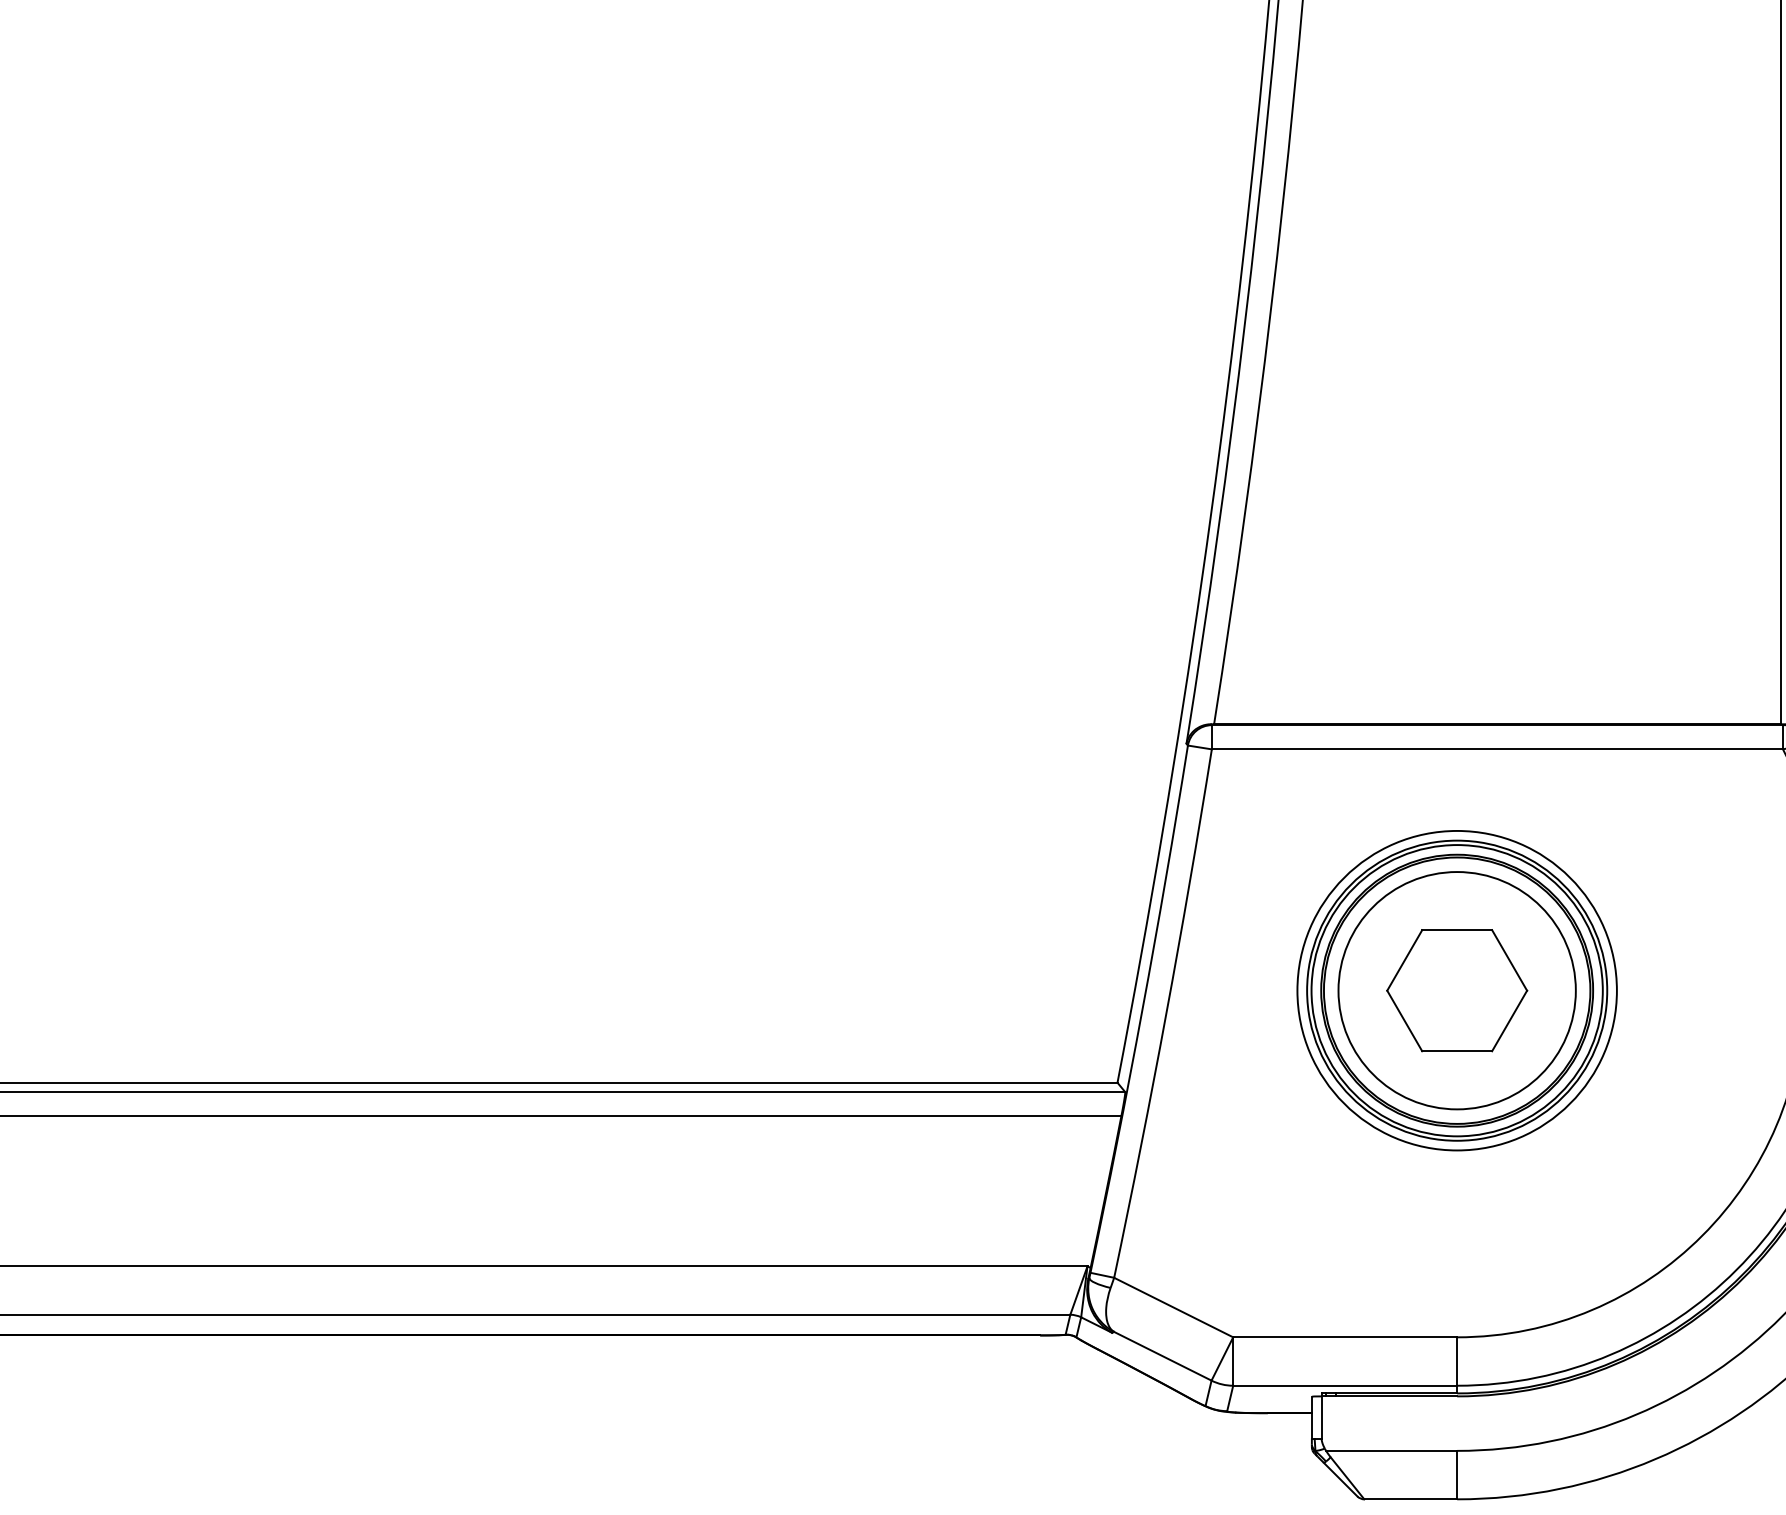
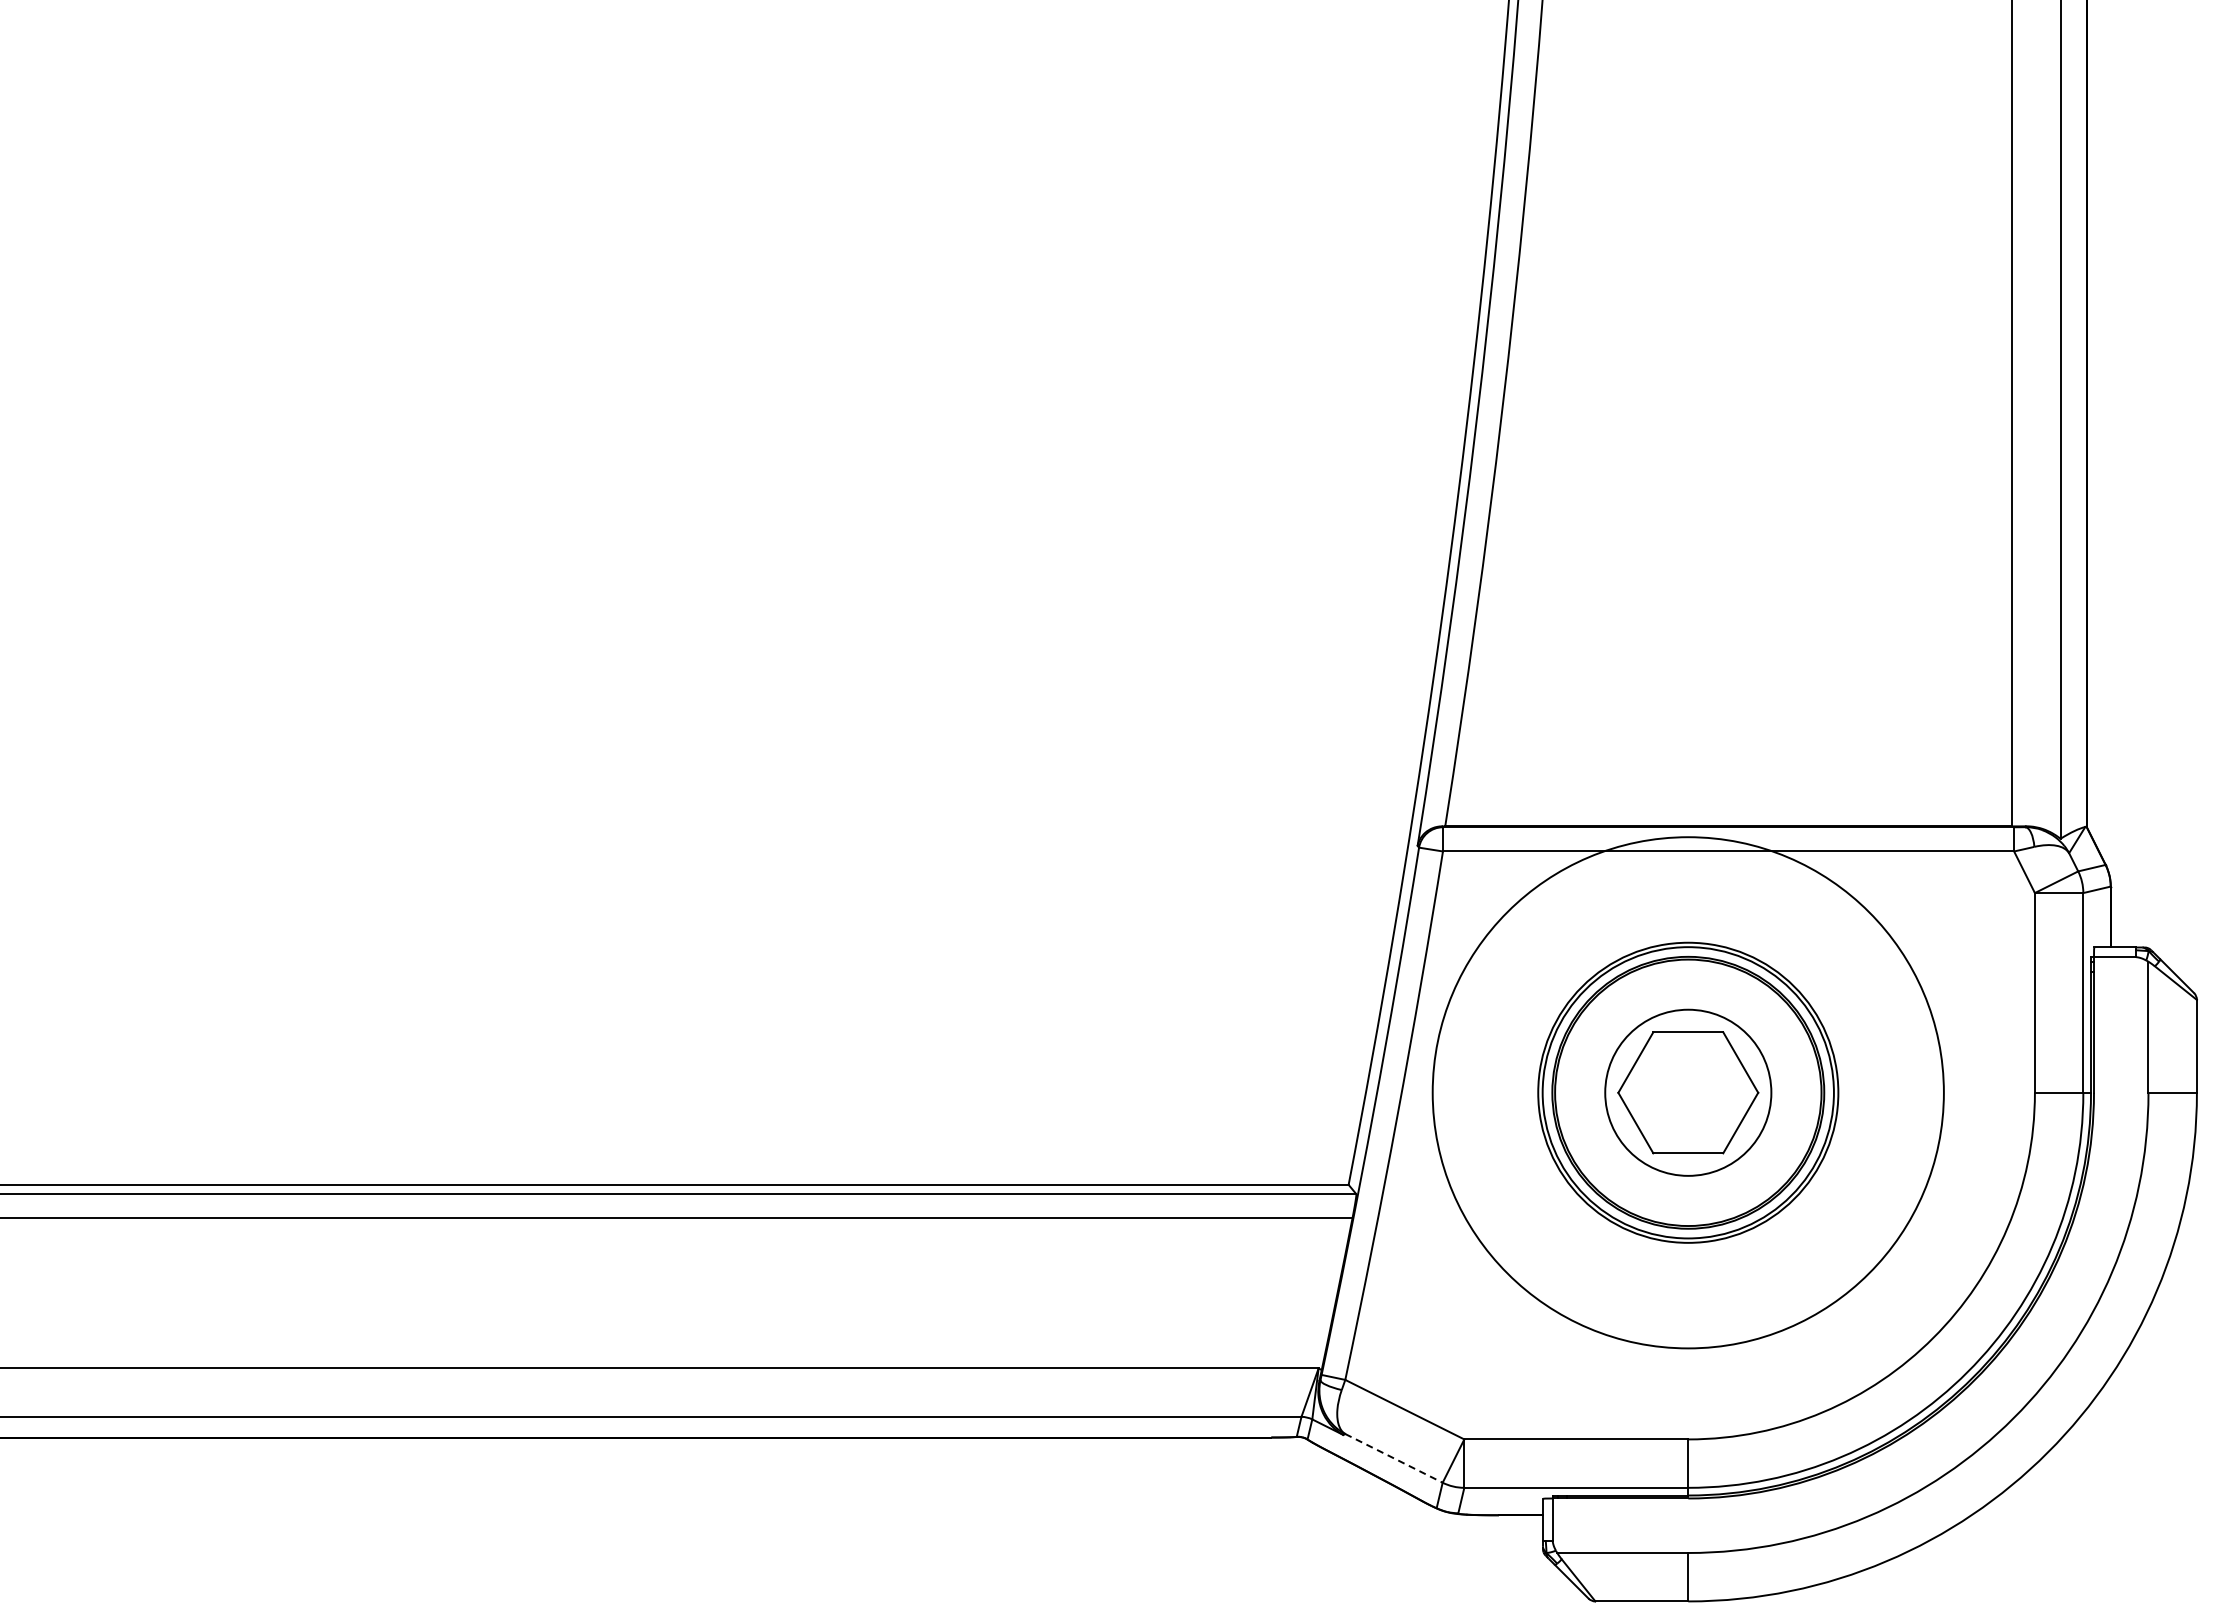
circle: (1456, 990) -> (1687, 1092), size x0.7
circle: (1457, 990) -> (1688, 1092), size x1.6
line: (1163, 1356) -> (1394, 1458), solid -> dashed

